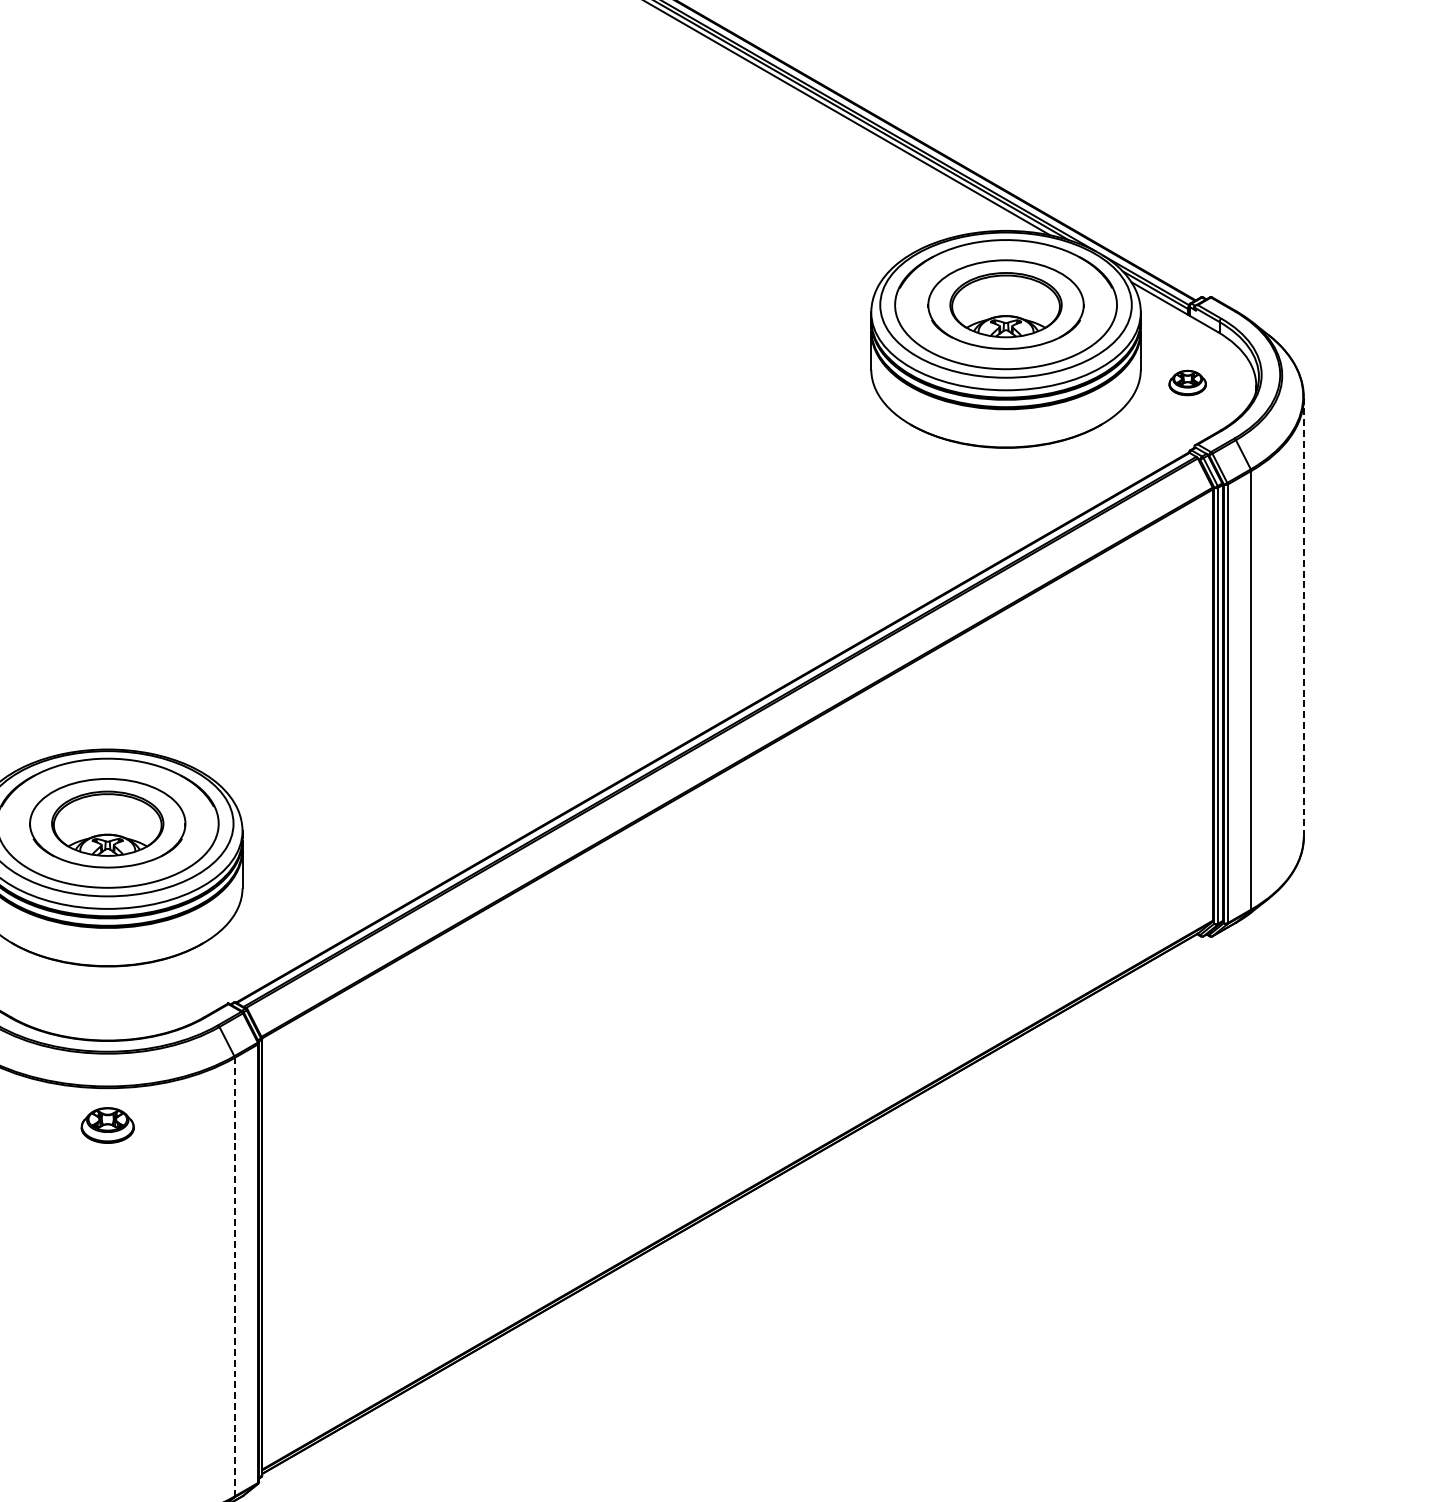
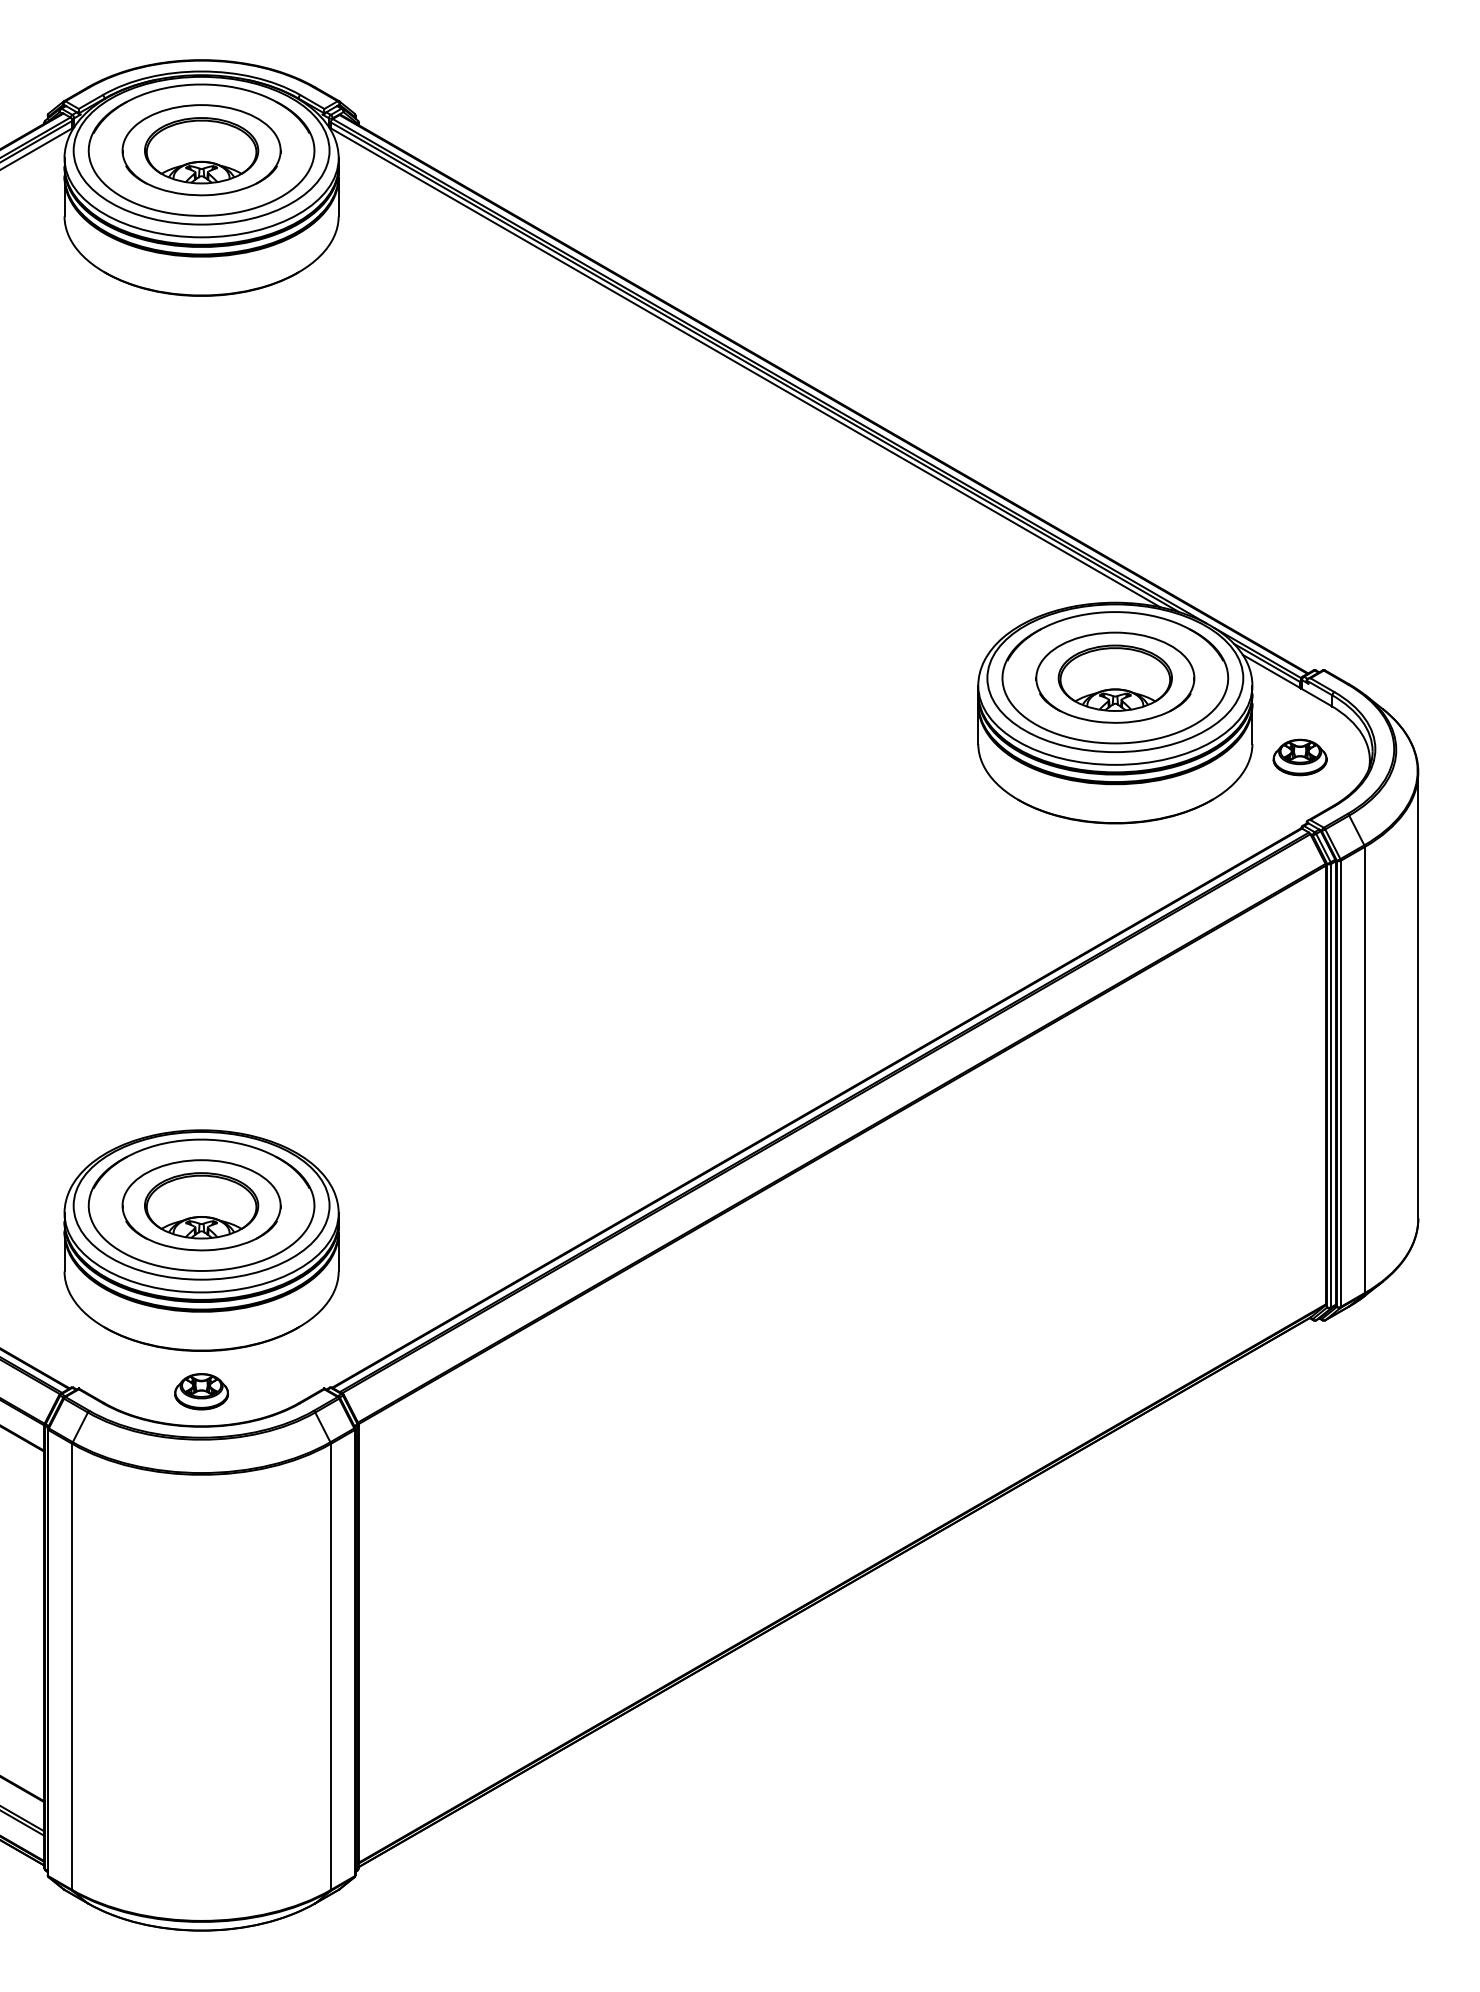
part: (1187, 383) -> (1299, 757), size x1.43
line: (1304, 617) -> (1418, 995), dashed -> solid
part: (107, 1125) -> (201, 1391), moved
line: (234, 1276) -> (330, 1666), dashed -> solid

